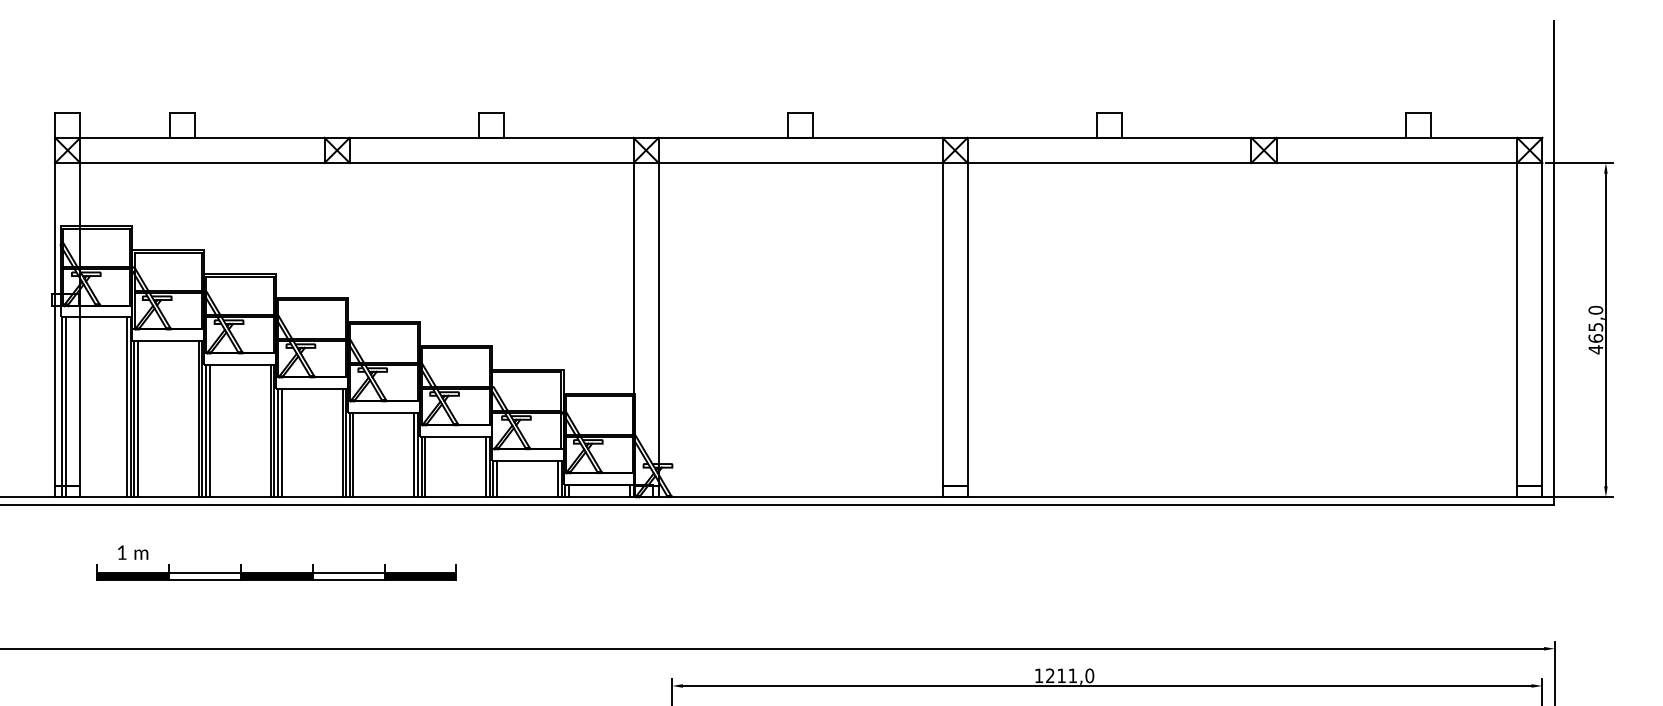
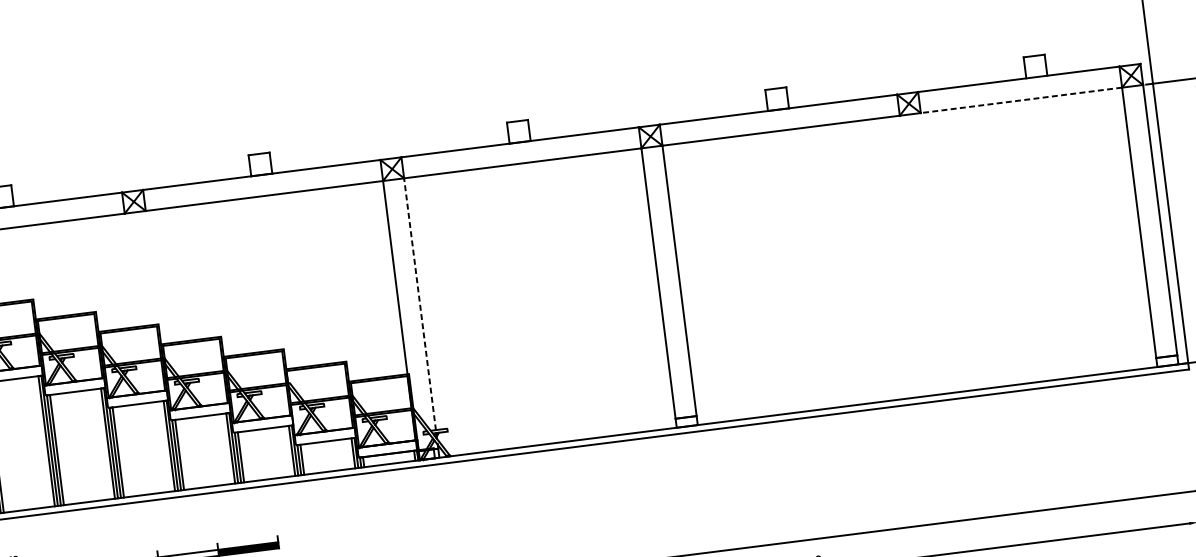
line: (1396, 163) -> (1021, 100), solid -> dashed
line: (658, 324) -> (421, 313), solid -> dashed

